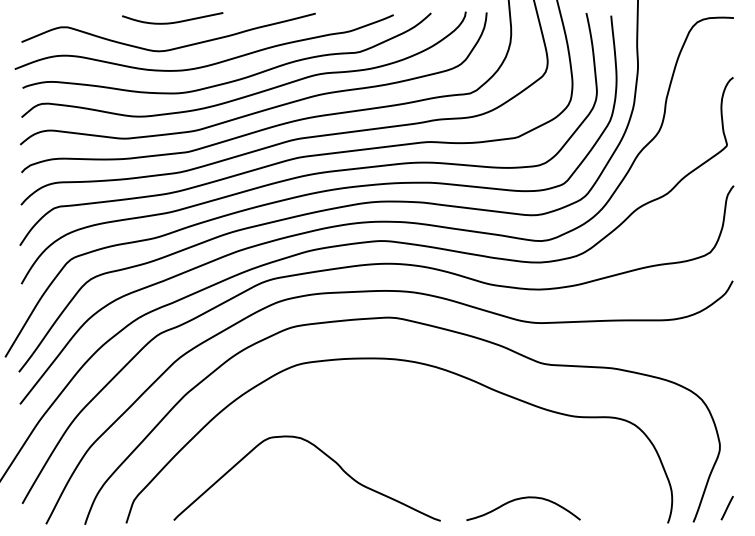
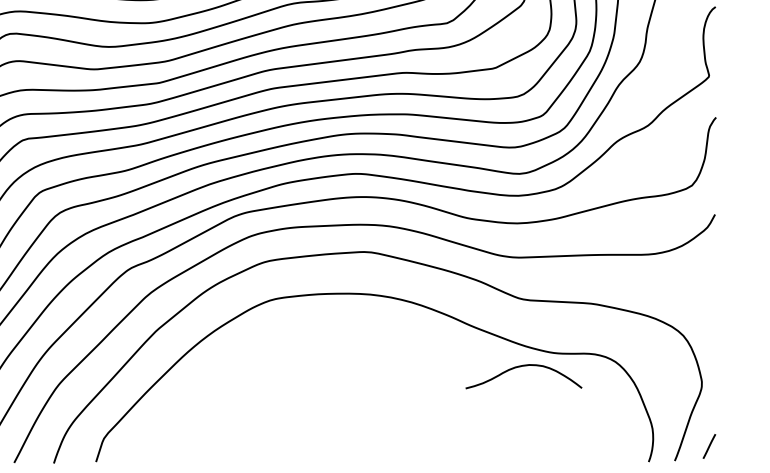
curve: (322, 453) -> (296, 390), removed
curve: (521, 499) -> (521, 367), moved

